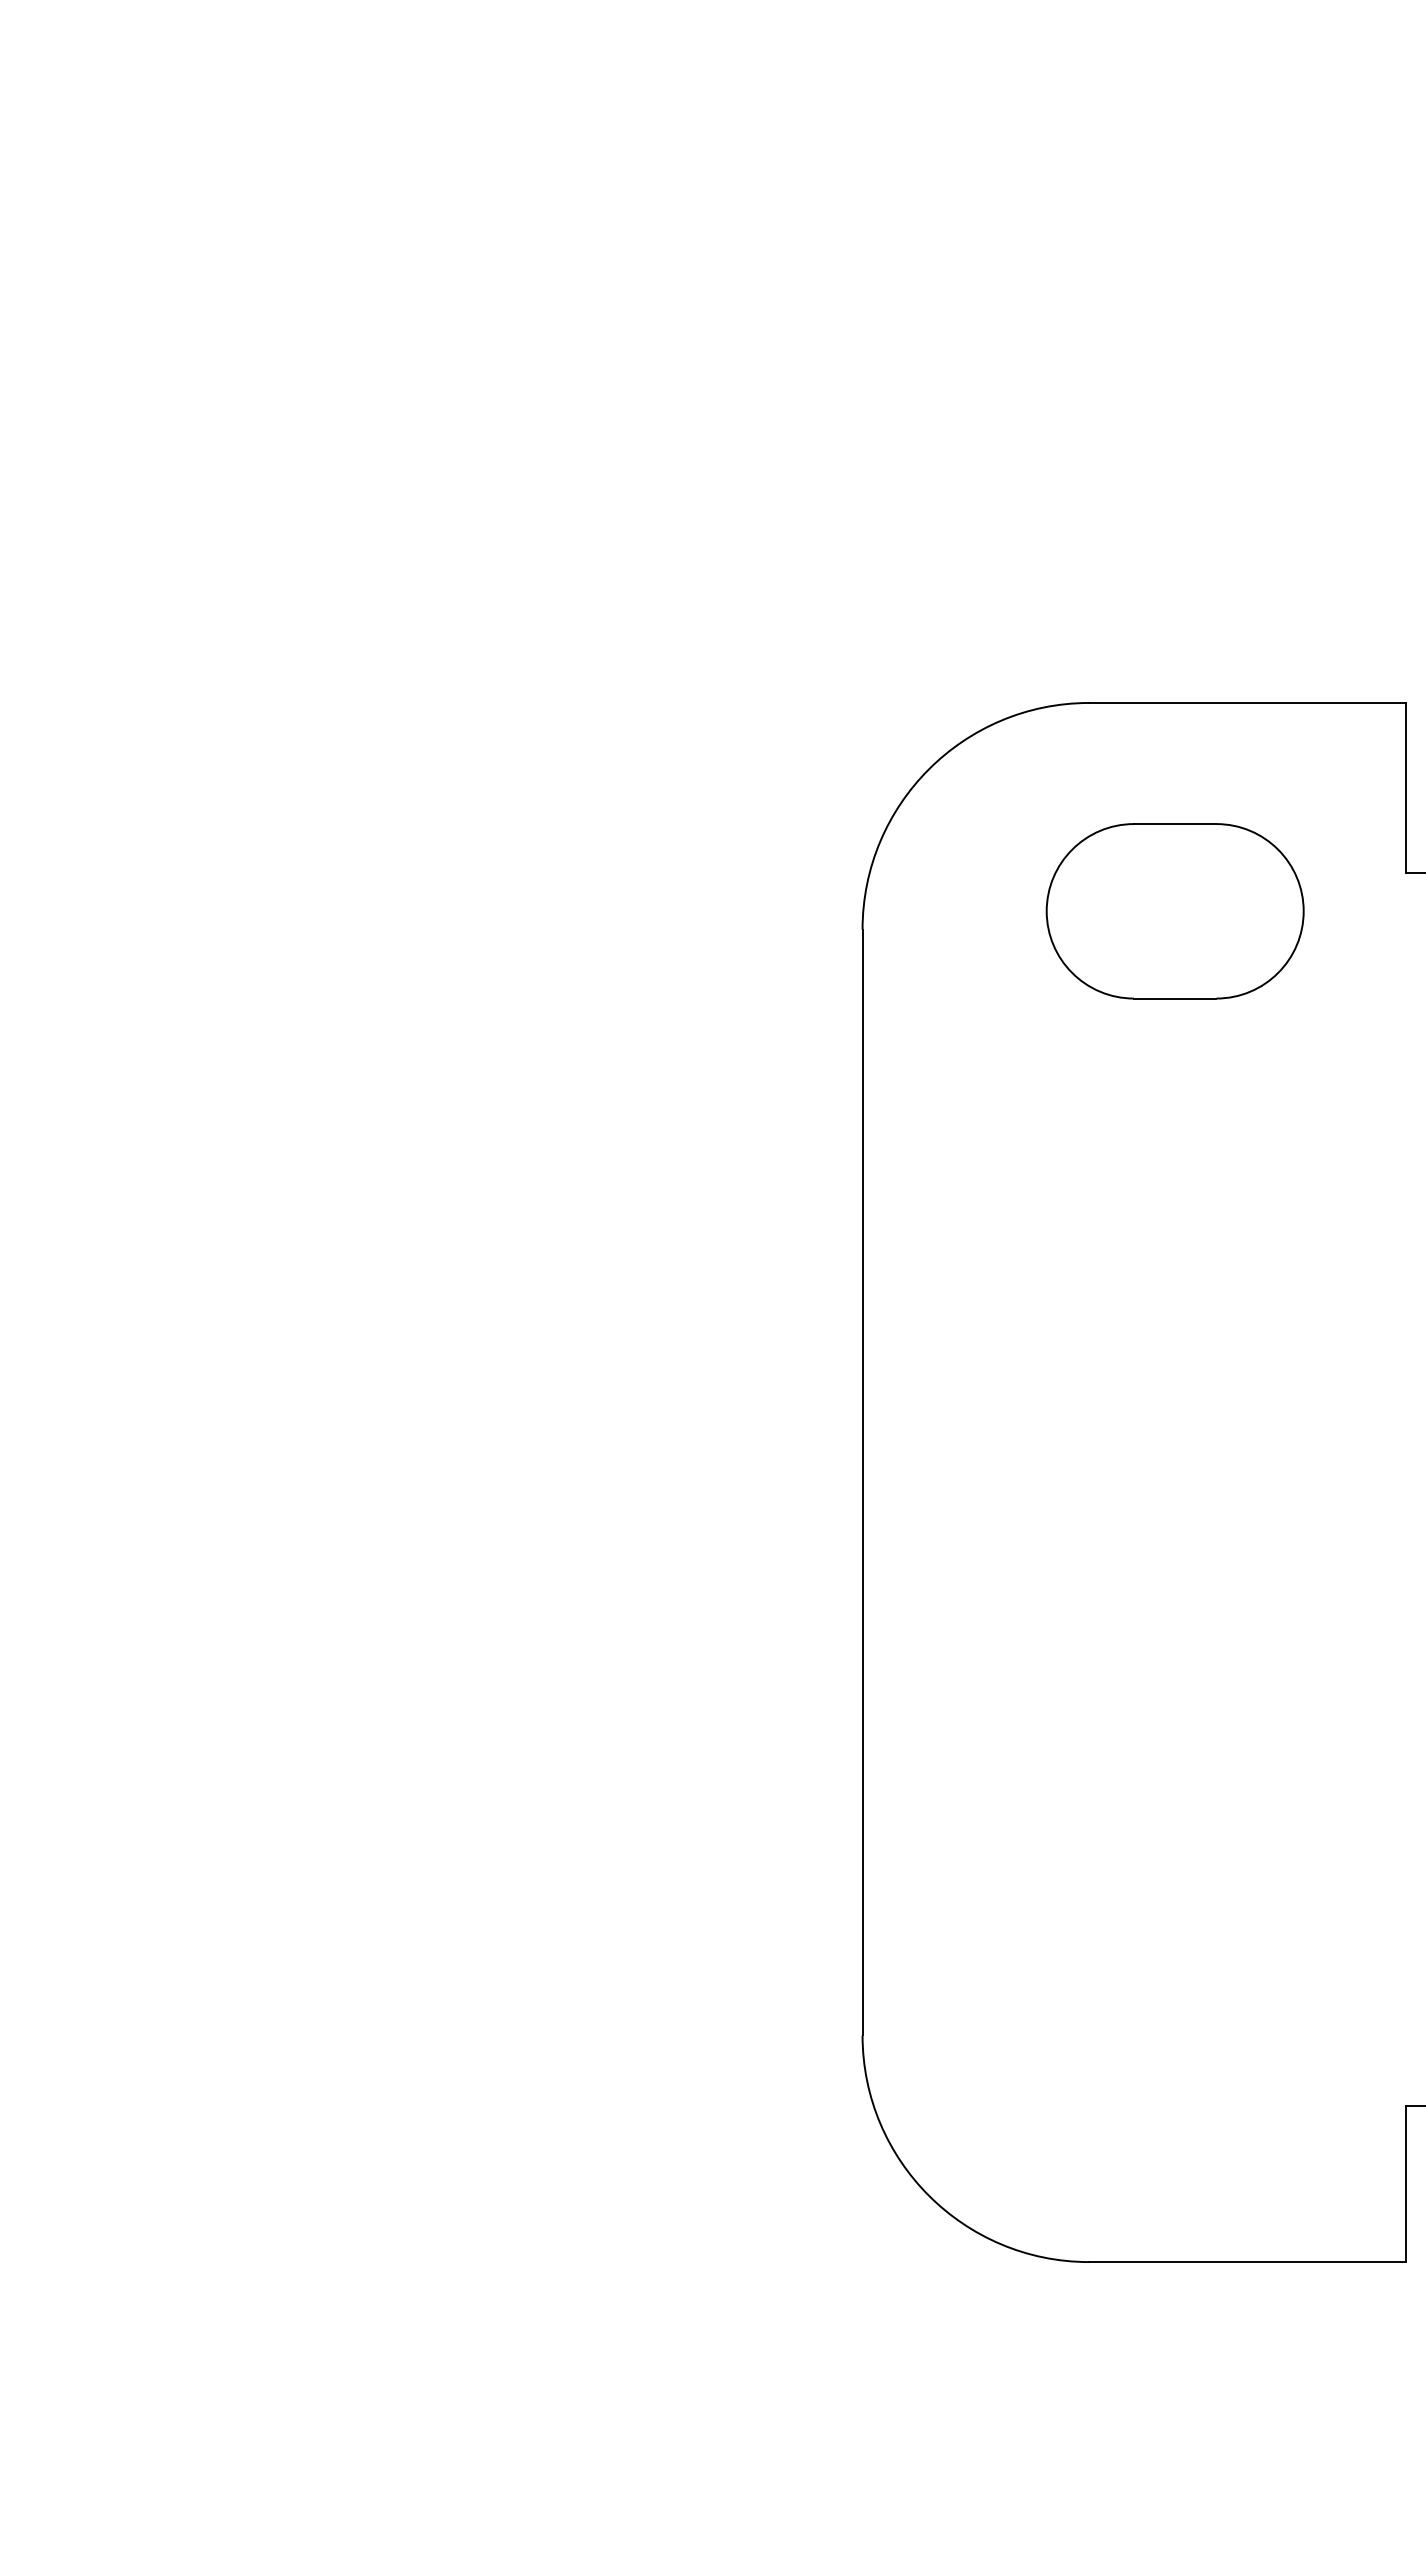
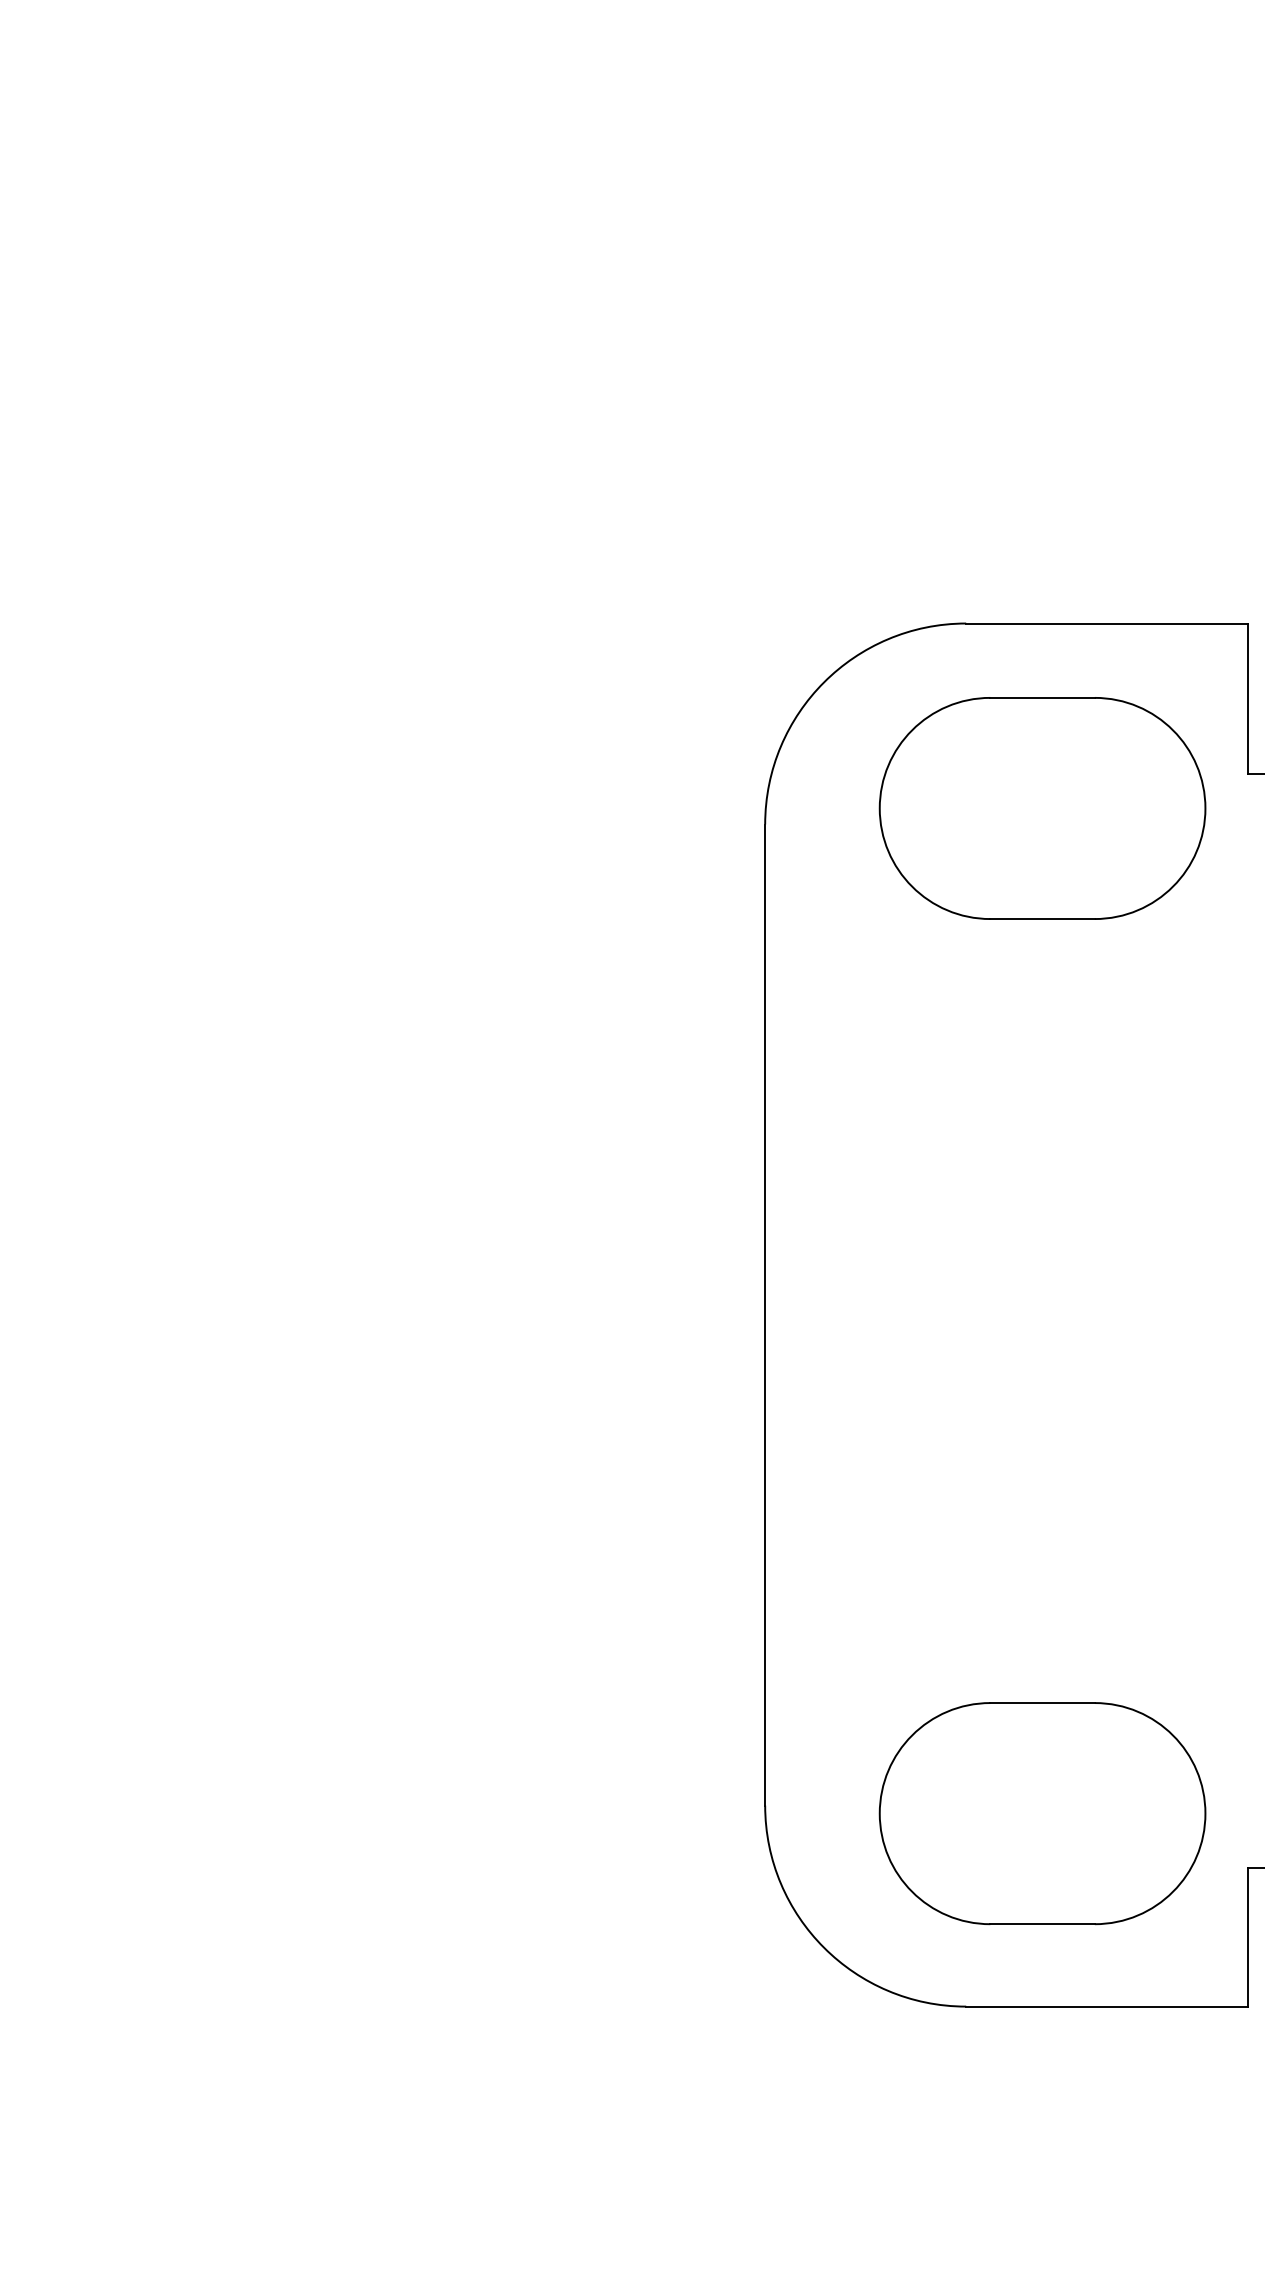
part: (1174, 910) -> (1041, 807), size x1.43
part: (1174, 2044) -> (1041, 1813), added

